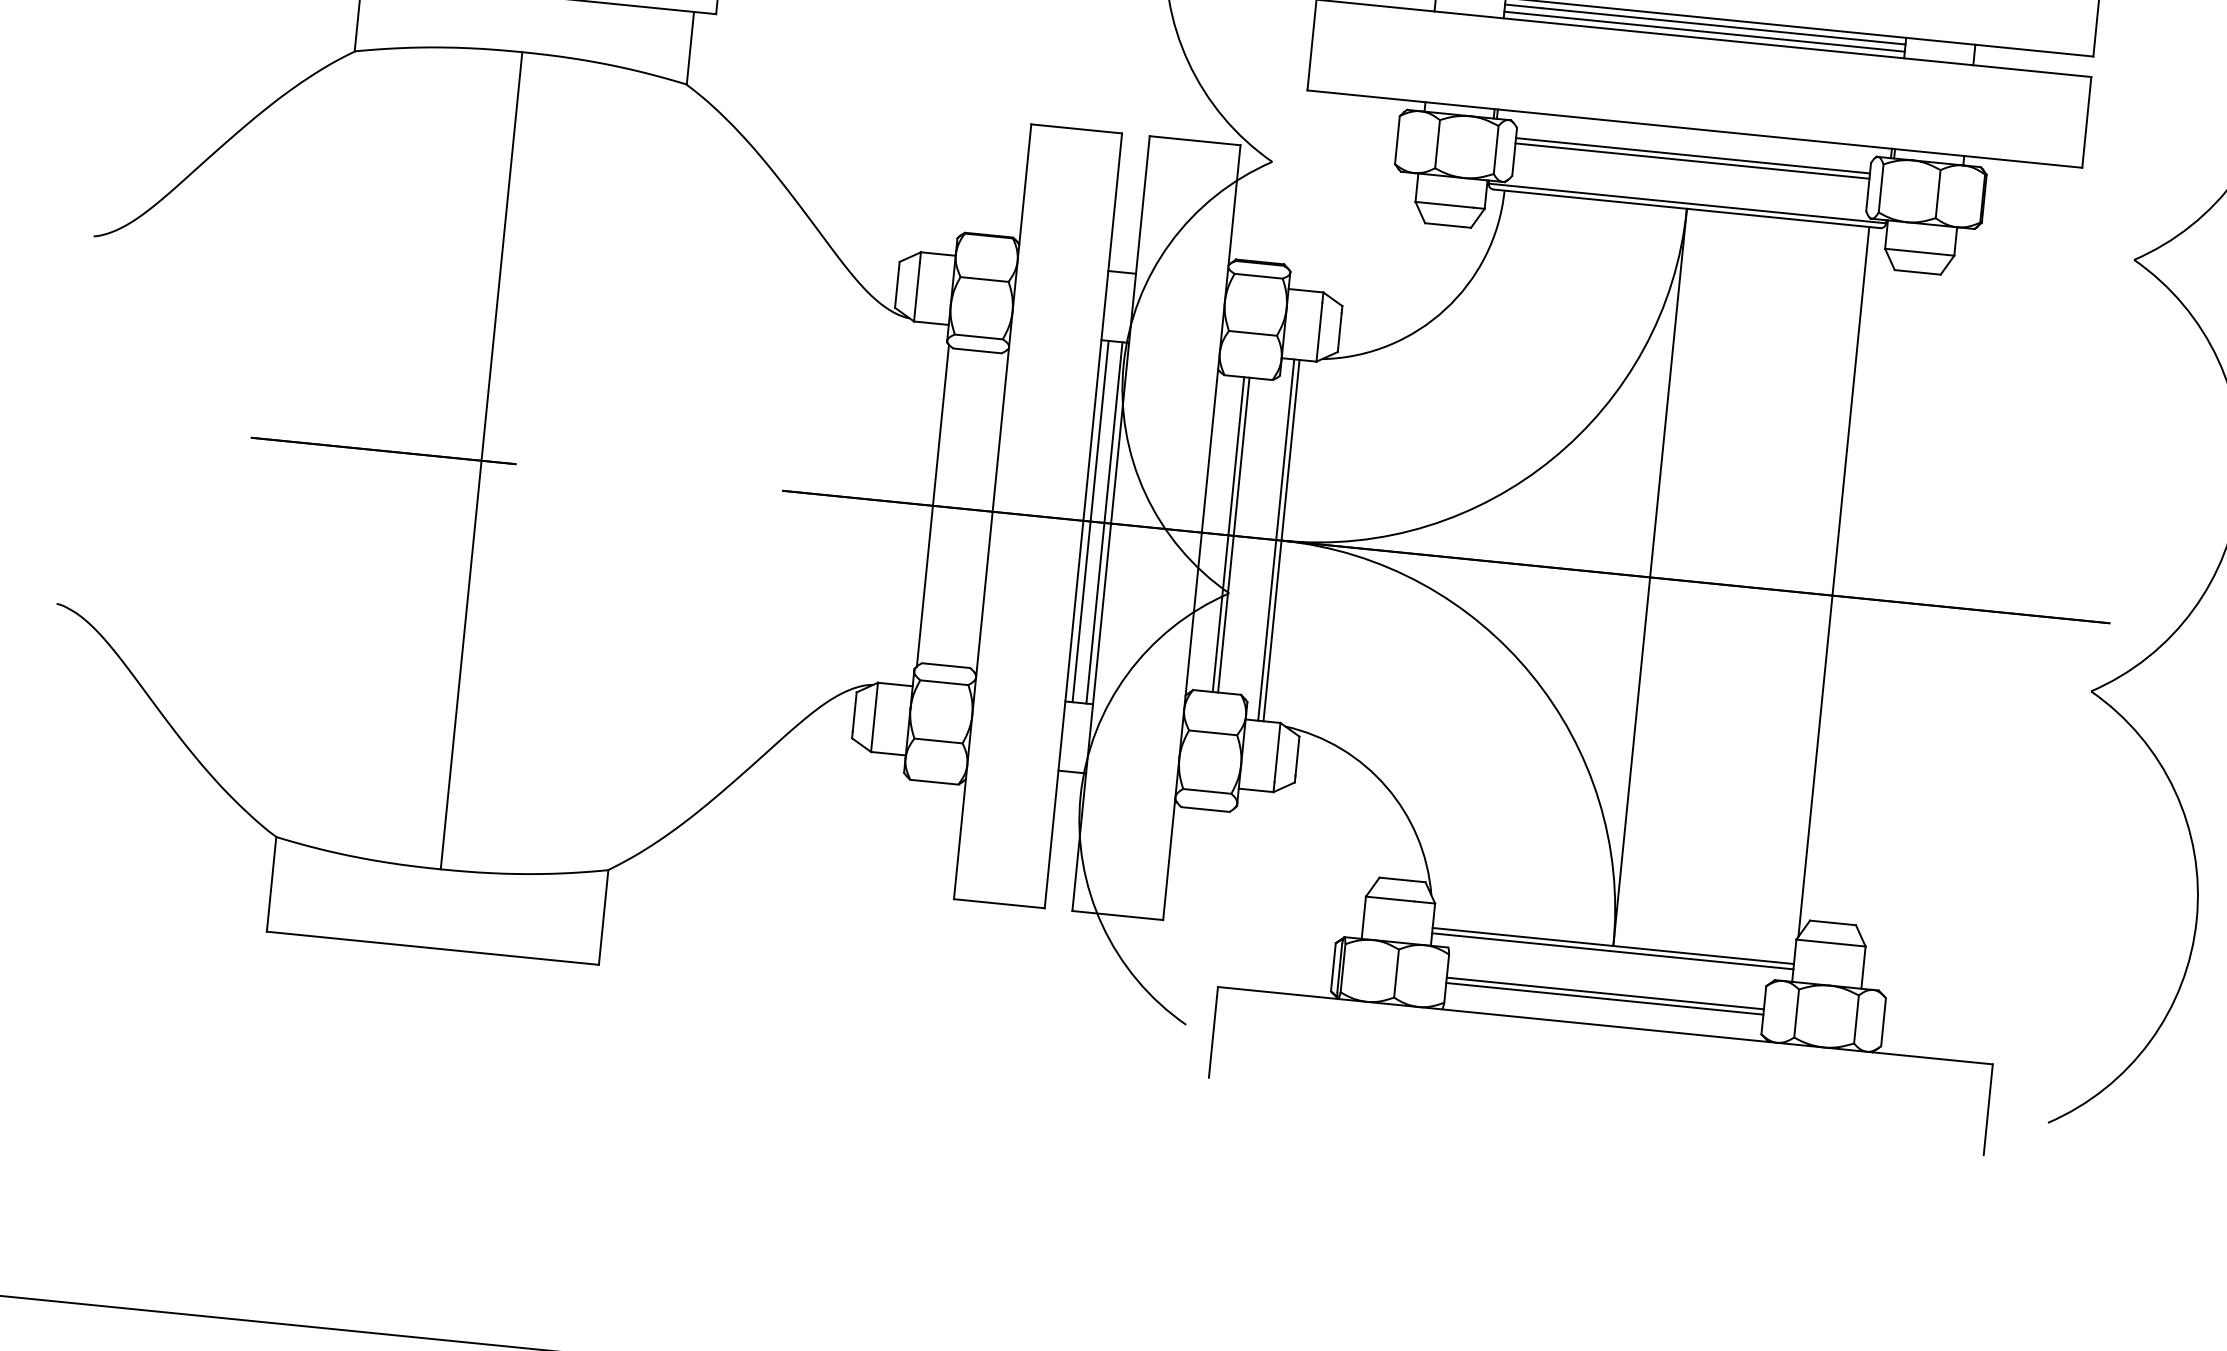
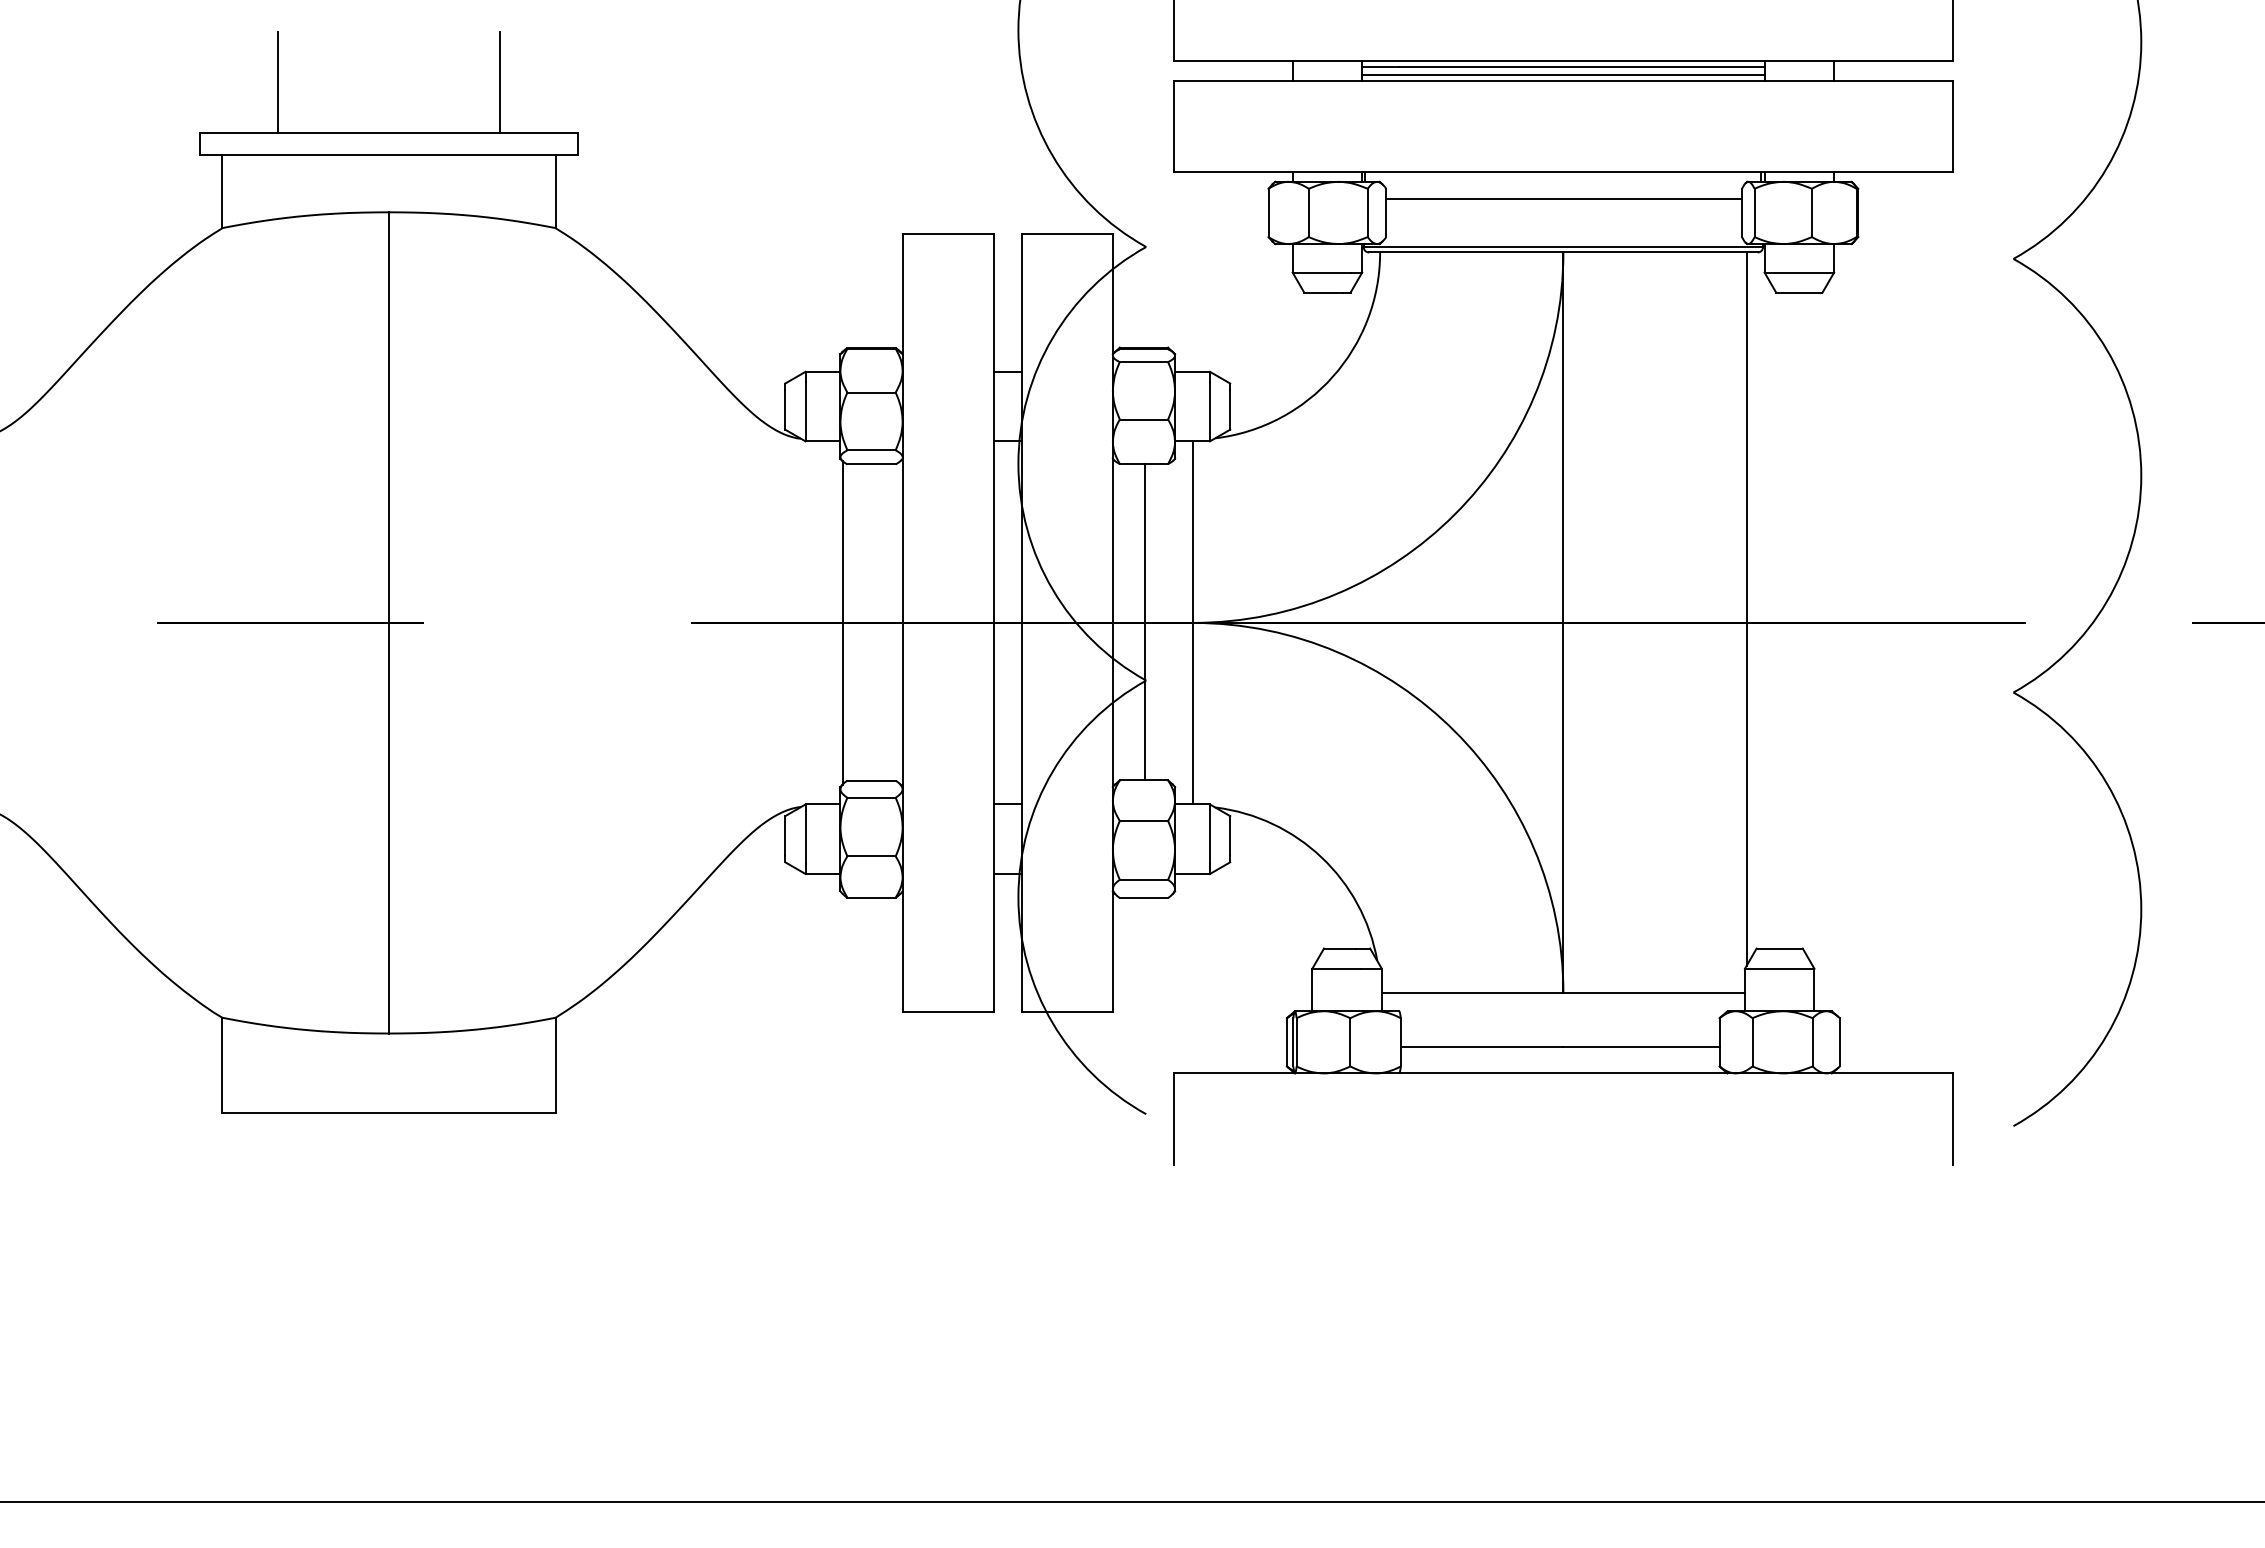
line: (1692, 161) -> (1564, 204), removed
line: (1091, 521) -> (1001, 622), removed
line: (1103, 522) -> (1014, 622), removed
line: (1228, 534) -> (1139, 622), removed
line: (1276, 539) -> (1187, 622), removed
line: (1611, 951) -> (1562, 998), removed
line: (1604, 993) -> (1559, 1041), removed

